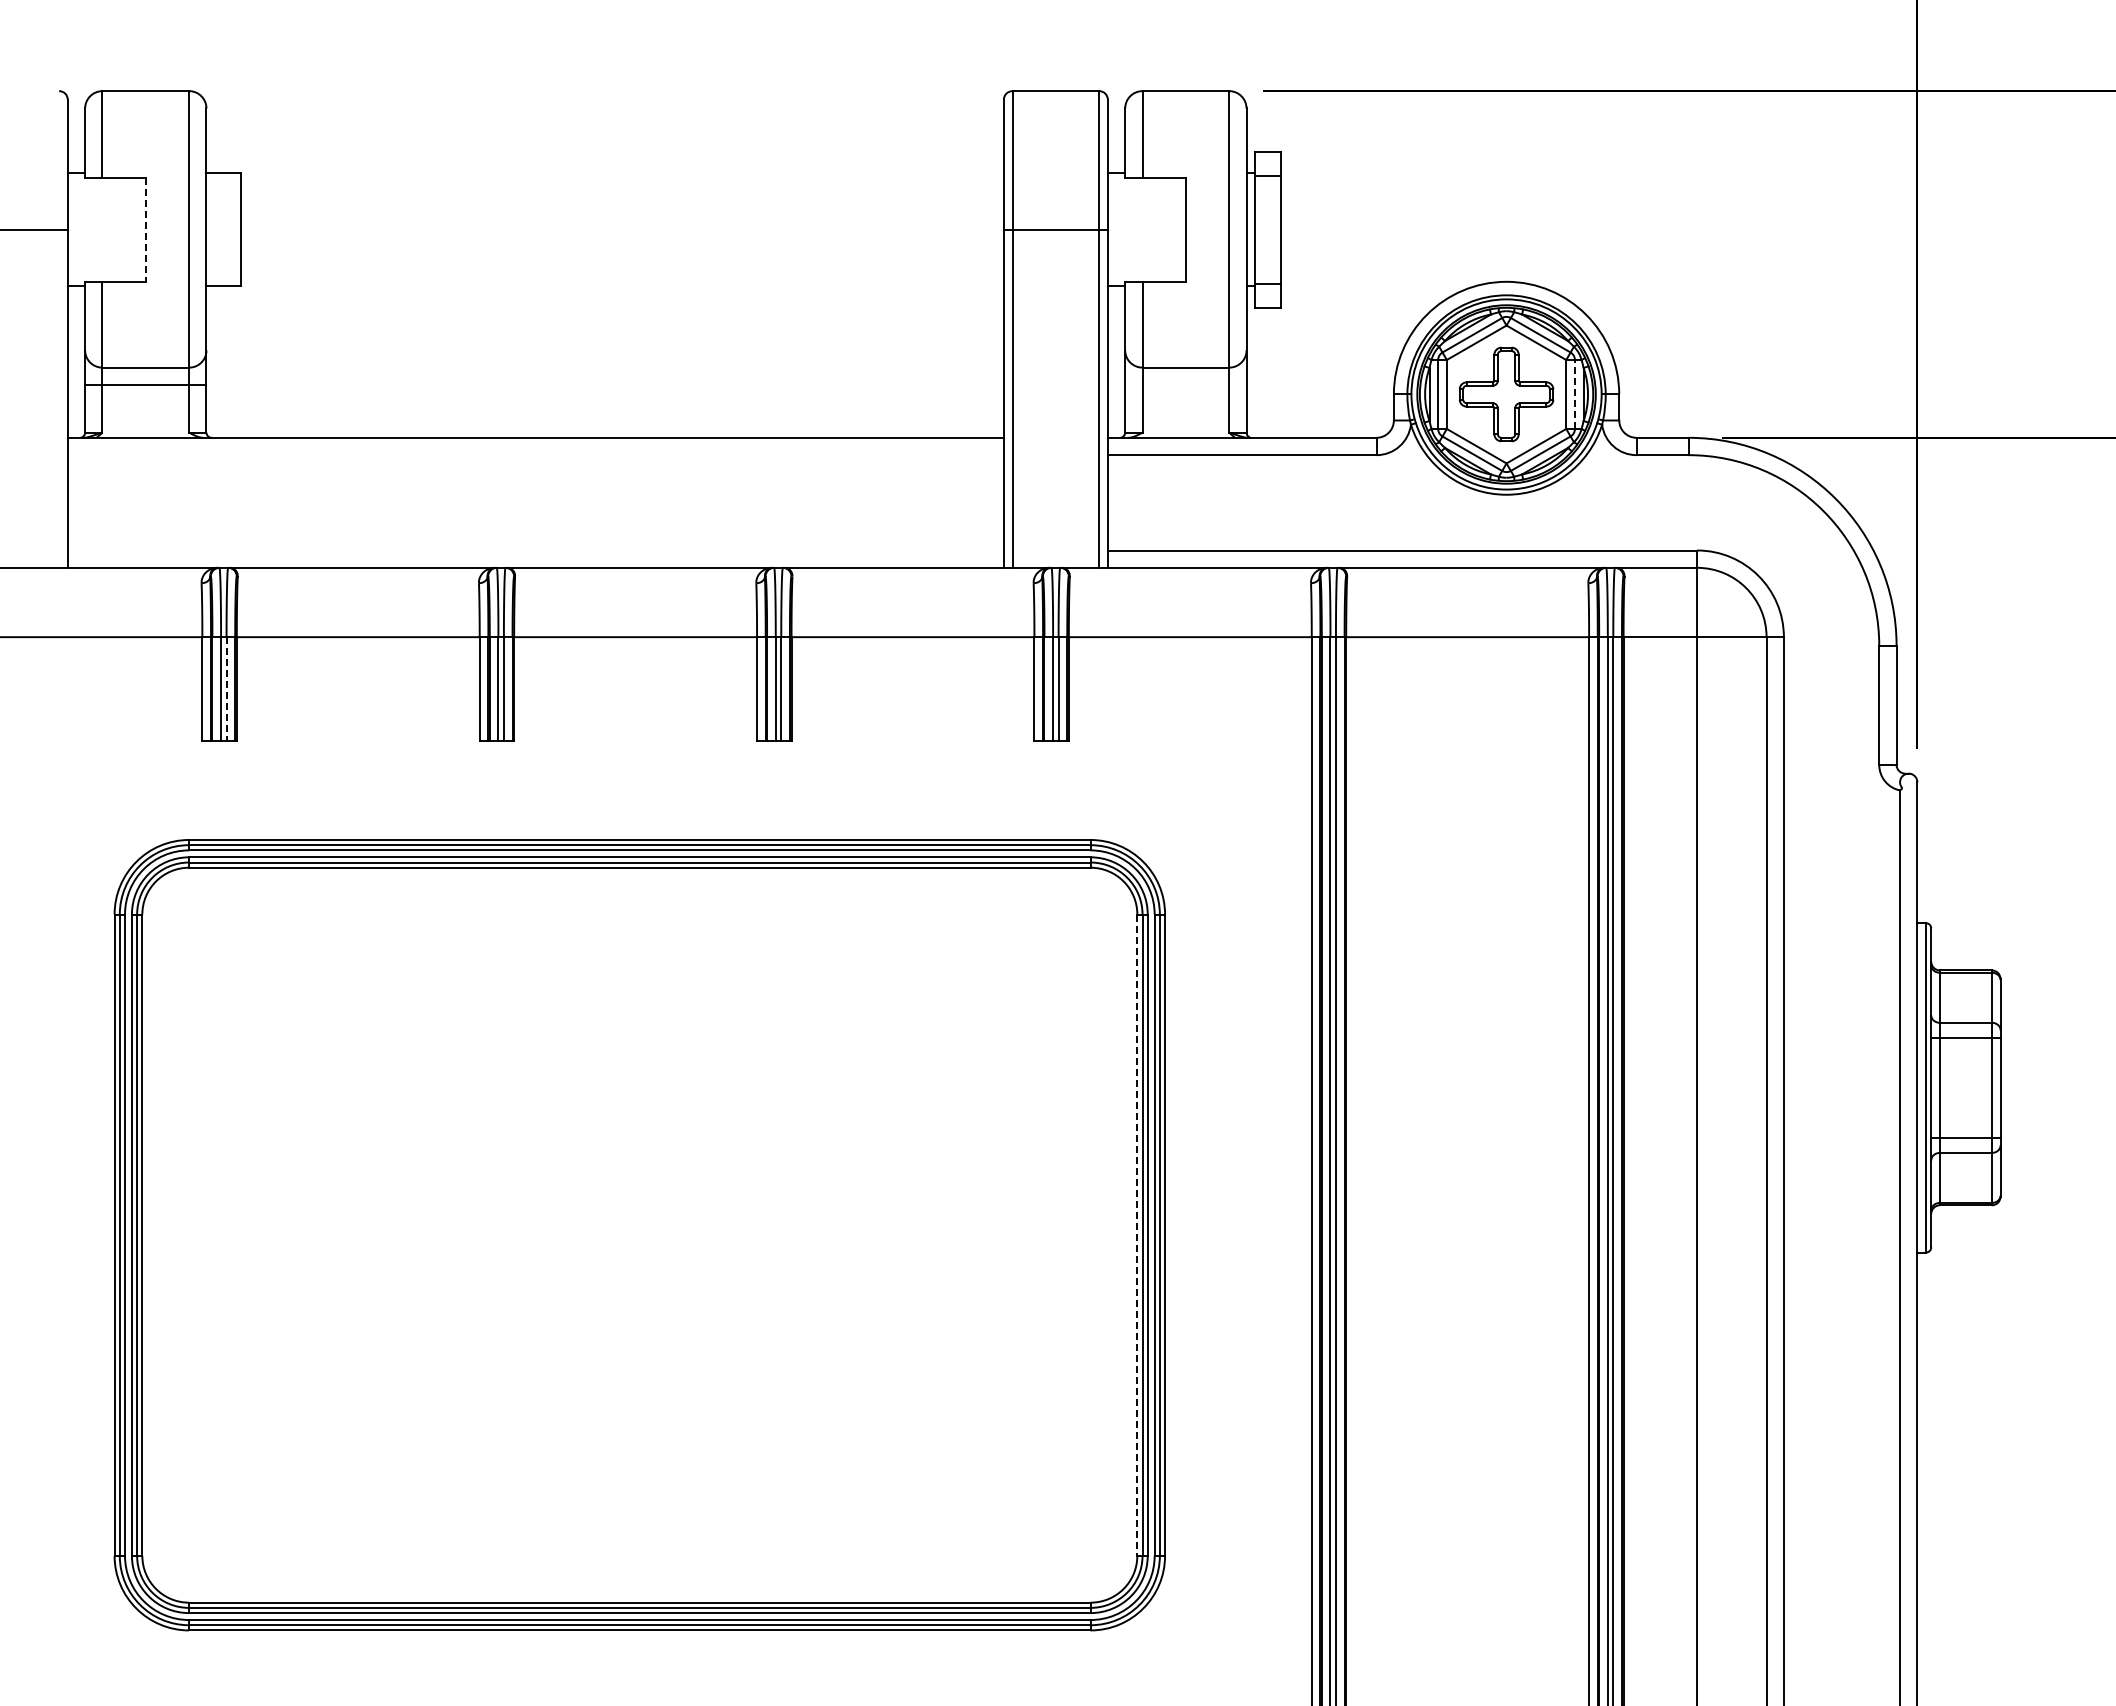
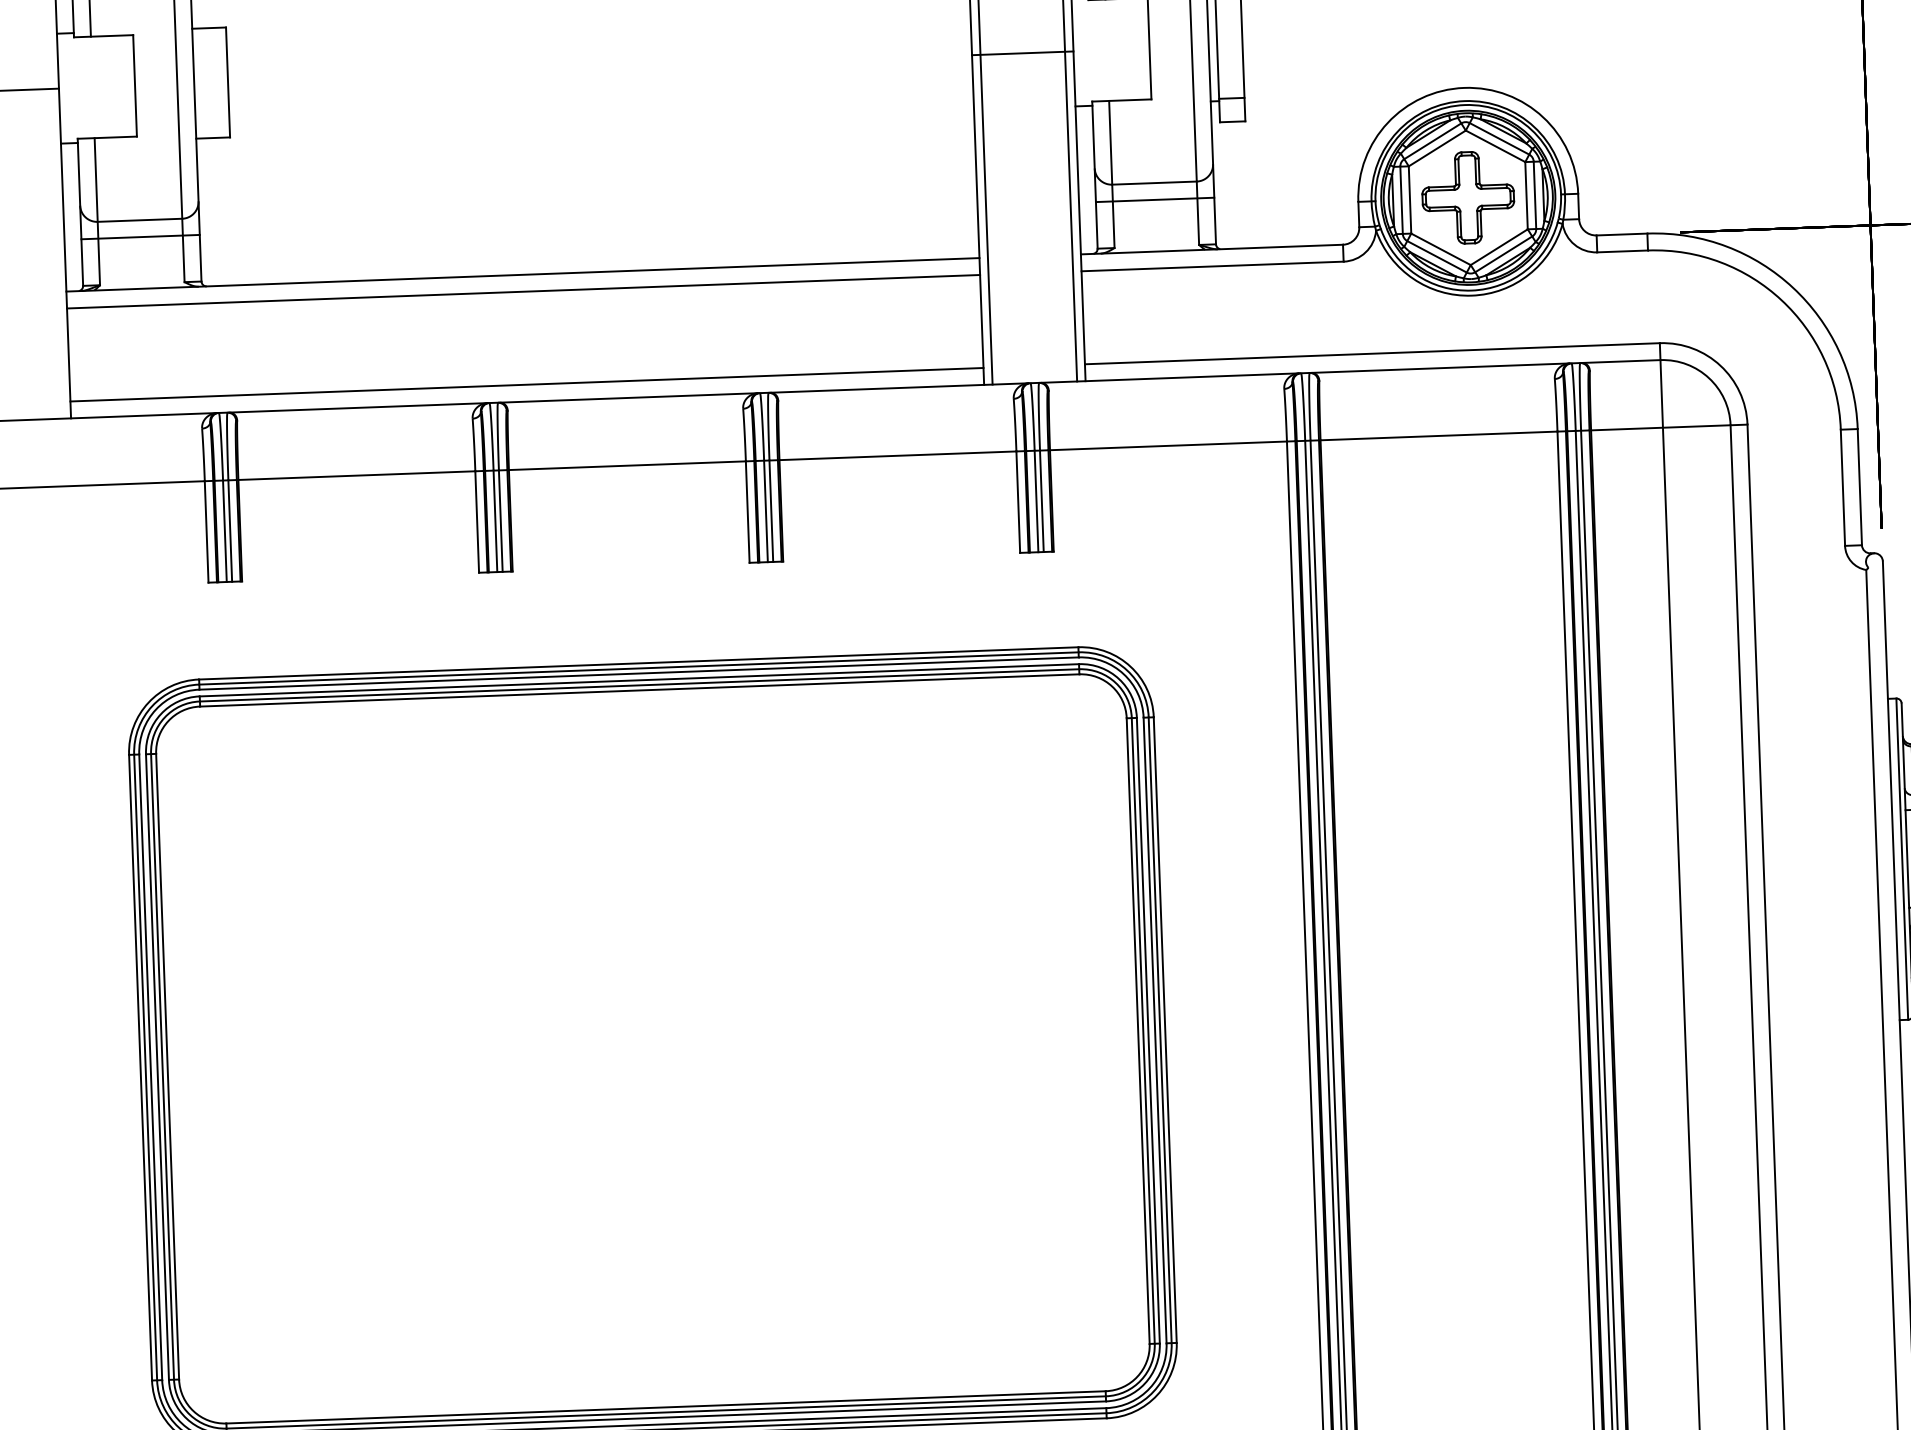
line: (145, 230) -> (134, 86), dashed -> solid
line: (1185, 384) -> (1154, 199), added
line: (1574, 393) -> (1534, 194), dashed -> solid
line: (535, 455) -> (523, 292), added
line: (535, 550) -> (526, 384), added
line: (226, 689) -> (230, 531), dashed -> solid
line: (1137, 1235) -> (1138, 1031), dashed -> solid

